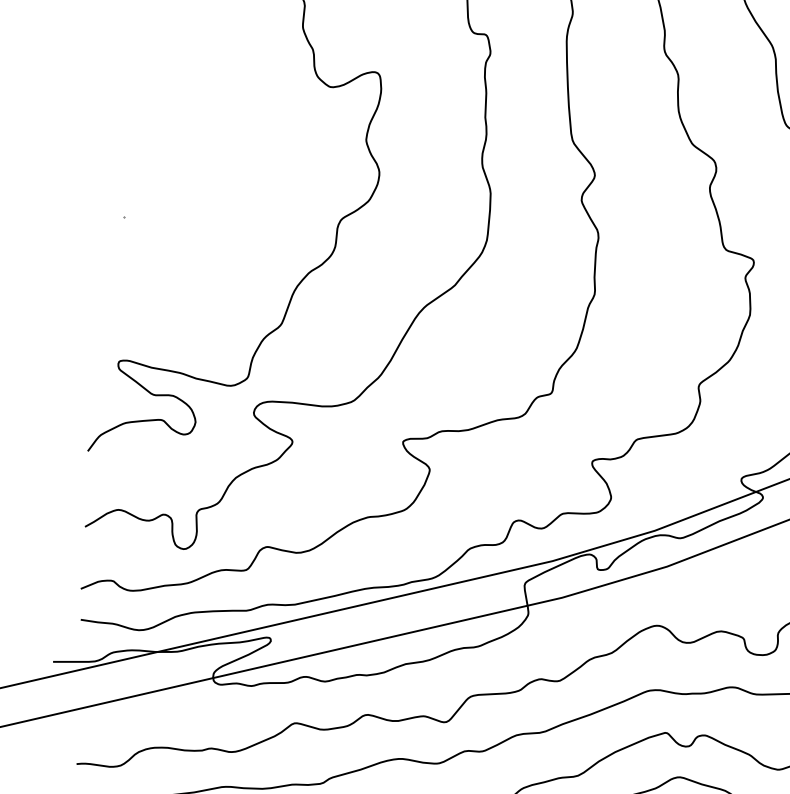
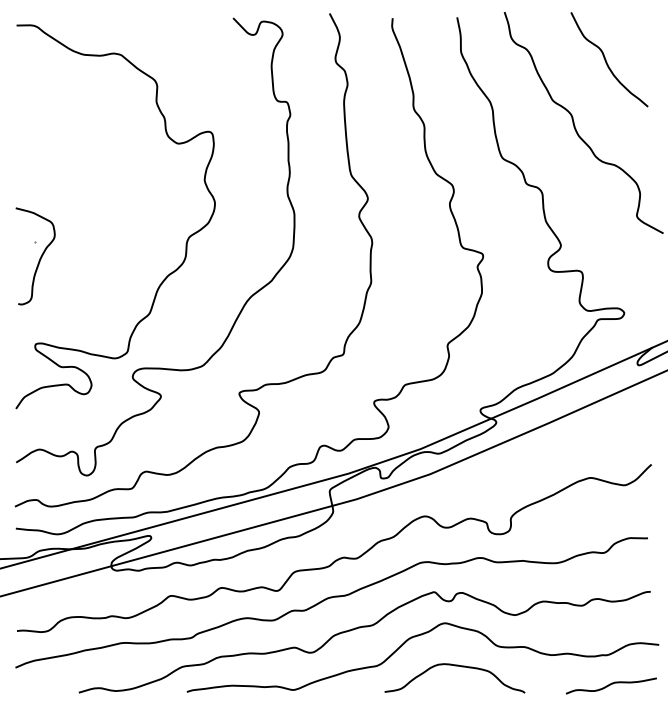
curve: (129, 240) -> (39, 258), added

